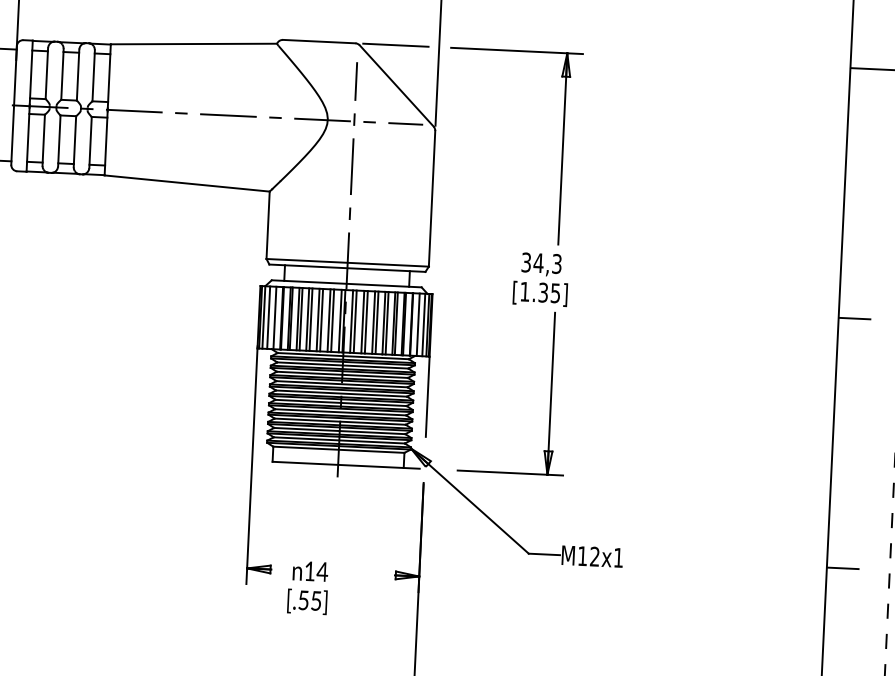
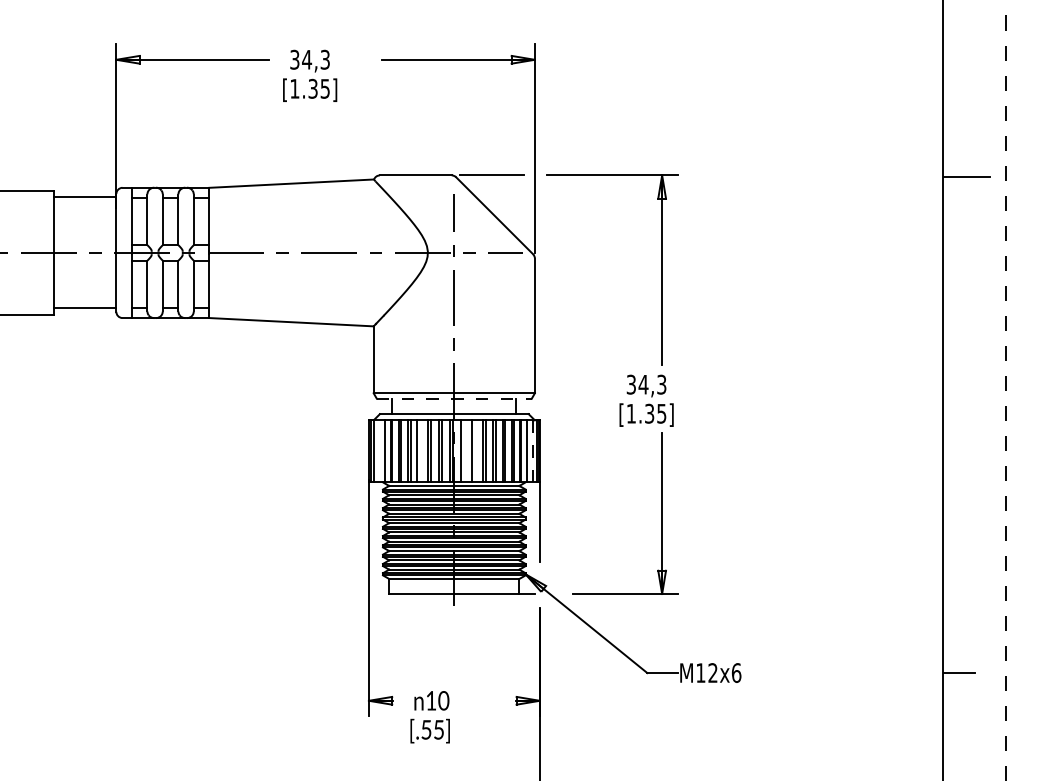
line: (347, 268) -> (454, 398), solid -> dashed
line: (268, 317) -> (378, 451), removed
line: (853, 318) -> (958, 424), removed
line: (310, 319) -> (420, 451), removed
line: (355, 321) -> (464, 451), removed
line: (366, 322) -> (475, 451), removed
line: (423, 325) -> (532, 451), solid -> dashed
text: (618, 557) -> (736, 672), M12x1 -> M12x6
text: (322, 571) -> (443, 700), 14 -> 10

